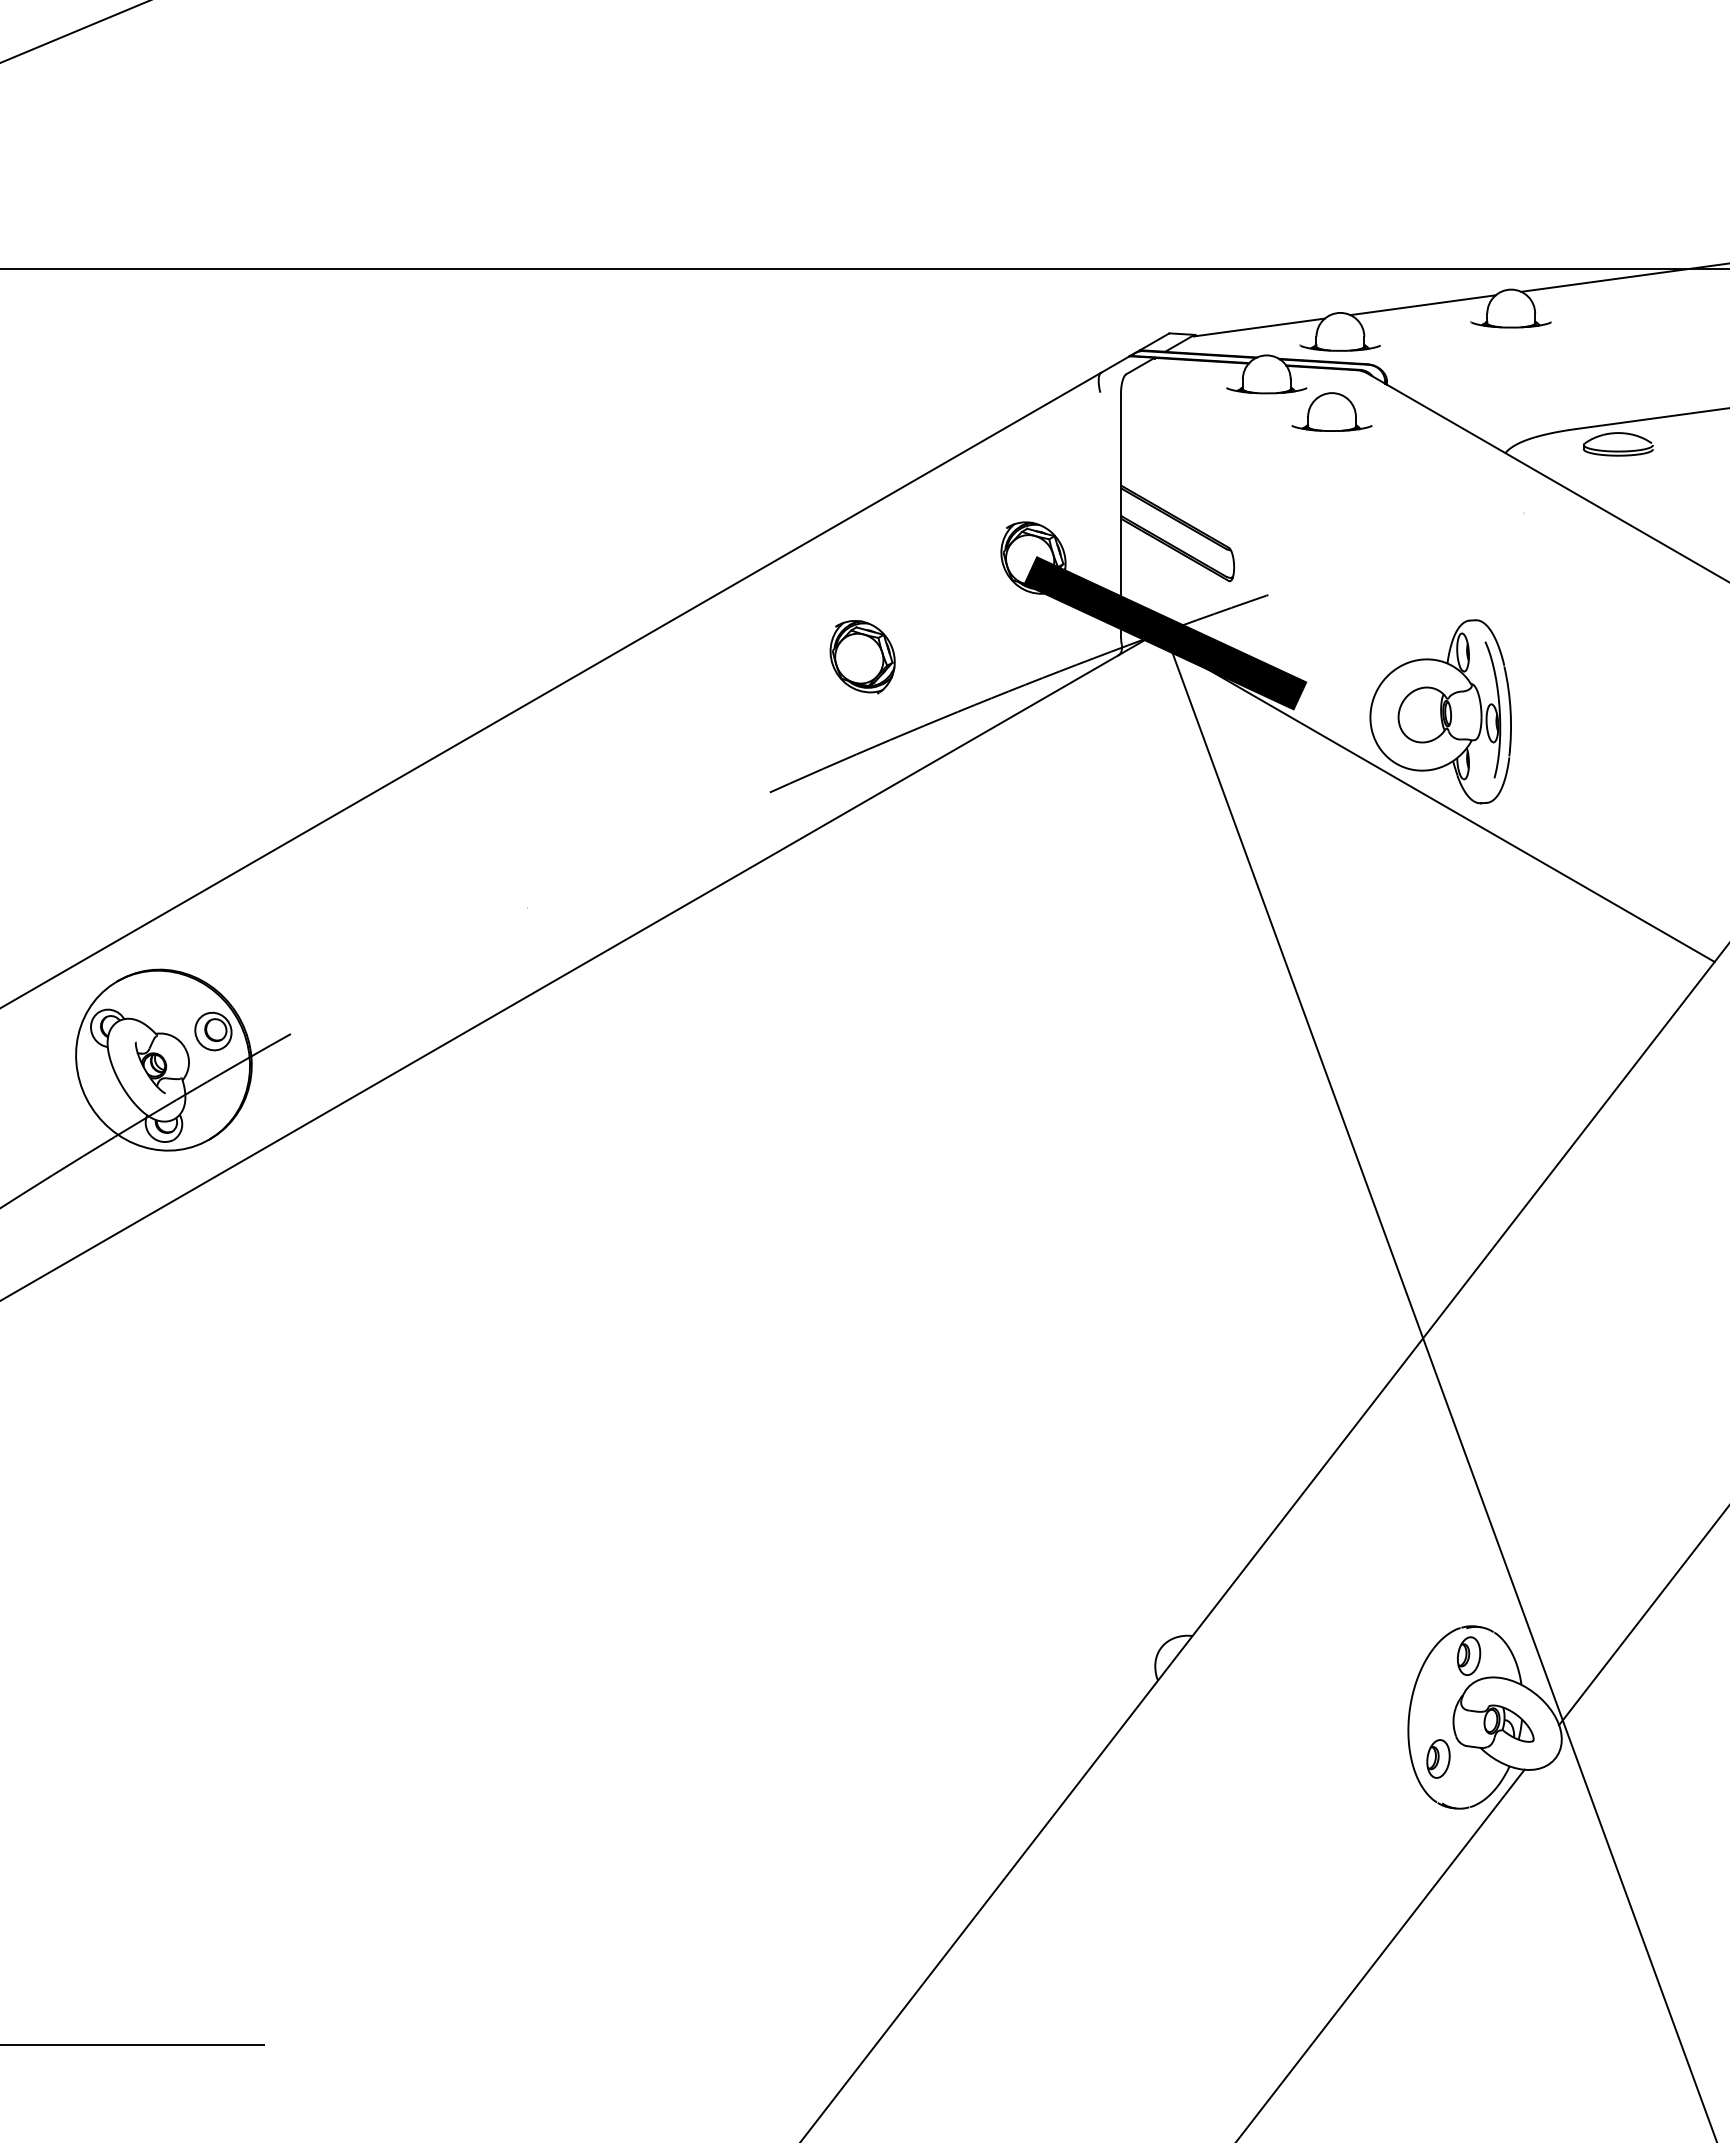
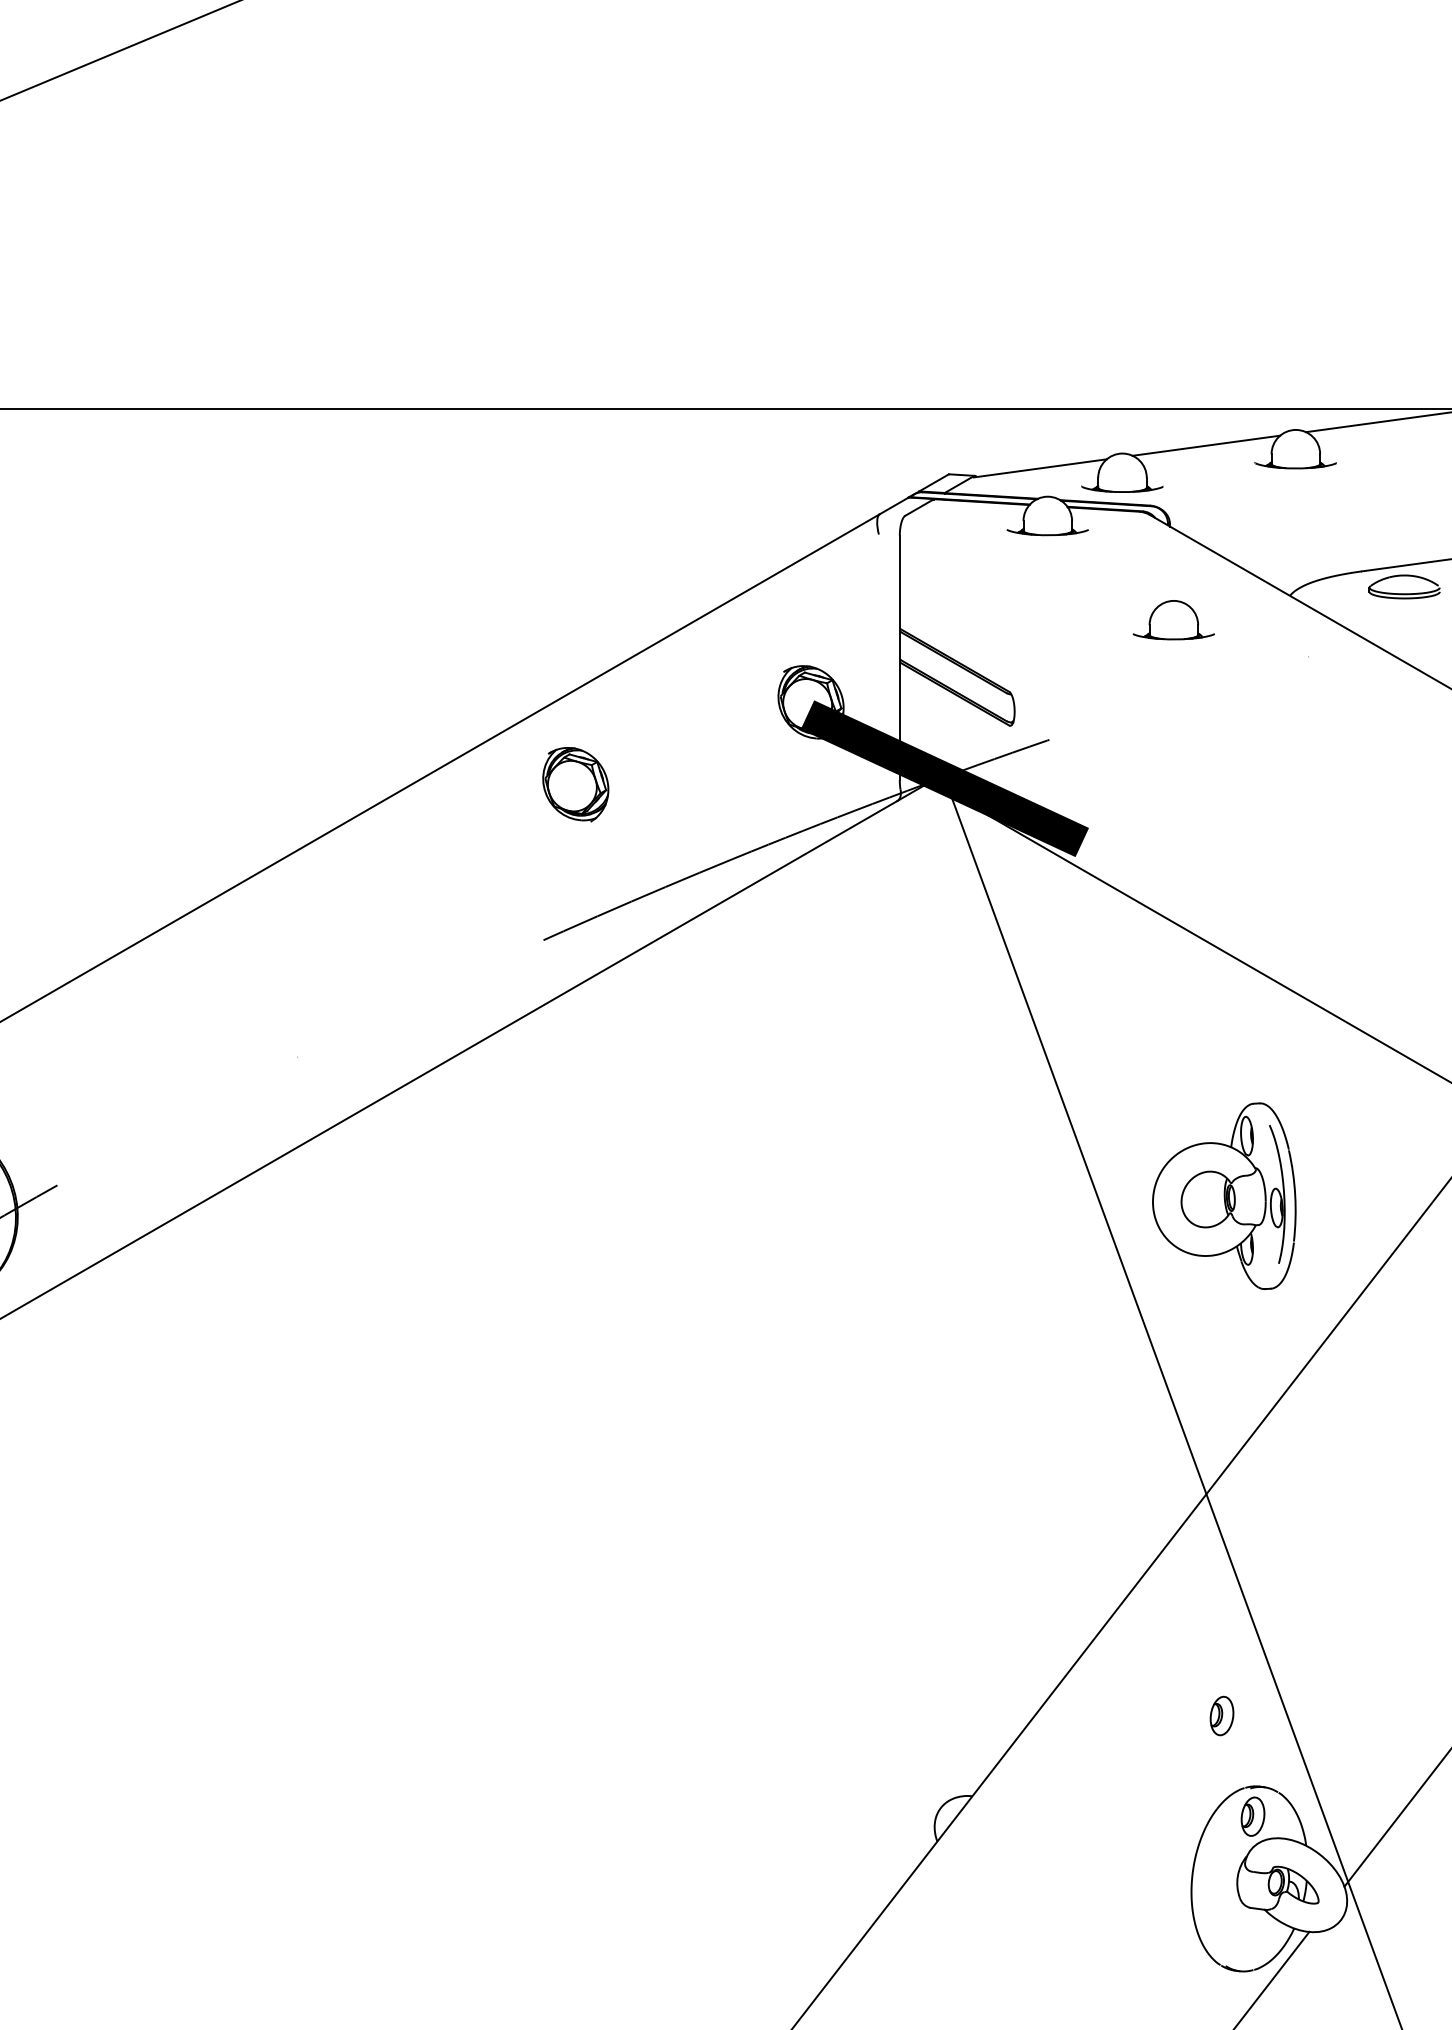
part: (1331, 411) -> (1173, 619), moved
part: (862, 657) -> (575, 784), moved
part: (1440, 711) -> (1224, 1195), moved
part: (1438, 1758) -> (1222, 1715), moved

